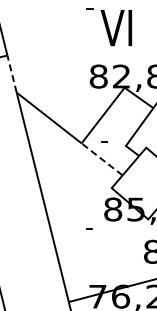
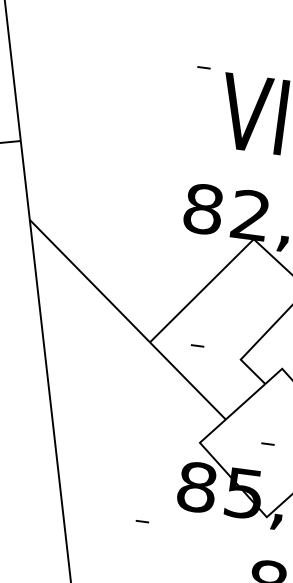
line: (12, 74) -> (26, 181), dashed -> solid
line: (102, 159) -> (188, 381), dashed -> solid
part: (143, 183) -> (266, 441), added

